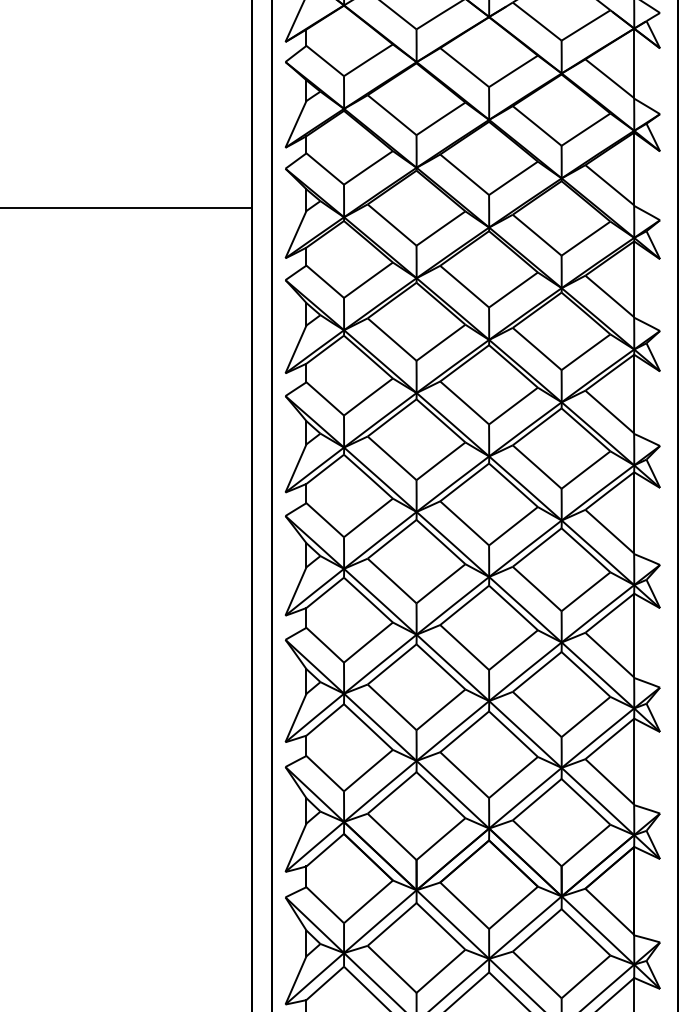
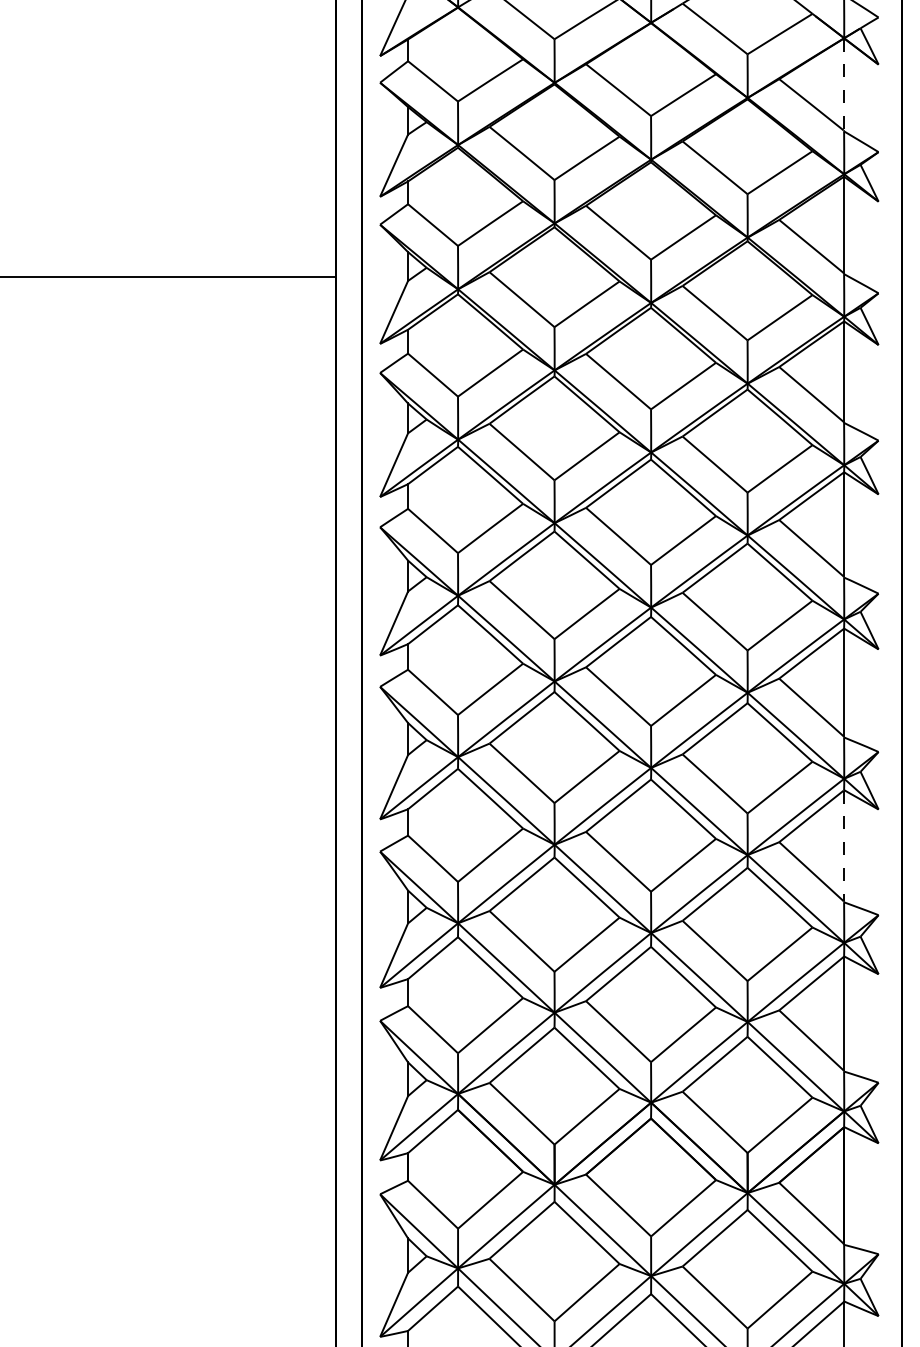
line: (633, 63) -> (843, 84), solid -> dashed
line: (633, 636) -> (843, 846), solid -> dashed

